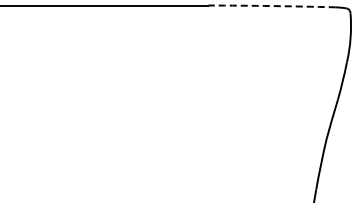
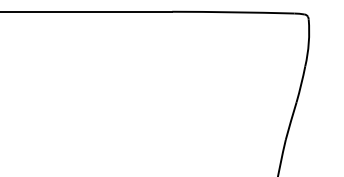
arc: (272, 6) -> (233, 12), dashed -> solid

